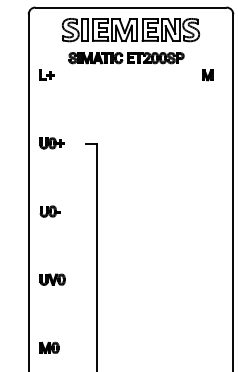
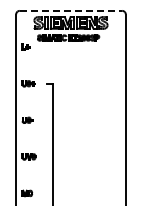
line: (131, 6) -> (71, 10), solid -> dashed
part: (208, 73) -> (112, 46), removed

